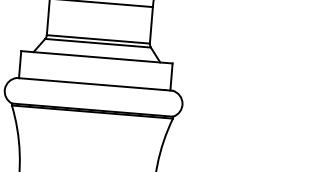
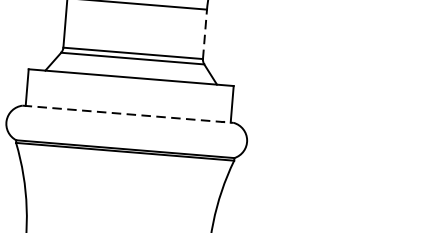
line: (151, 24) -> (205, 33), solid -> dashed
line: (95, 84) -> (129, 114), solid -> dashed

